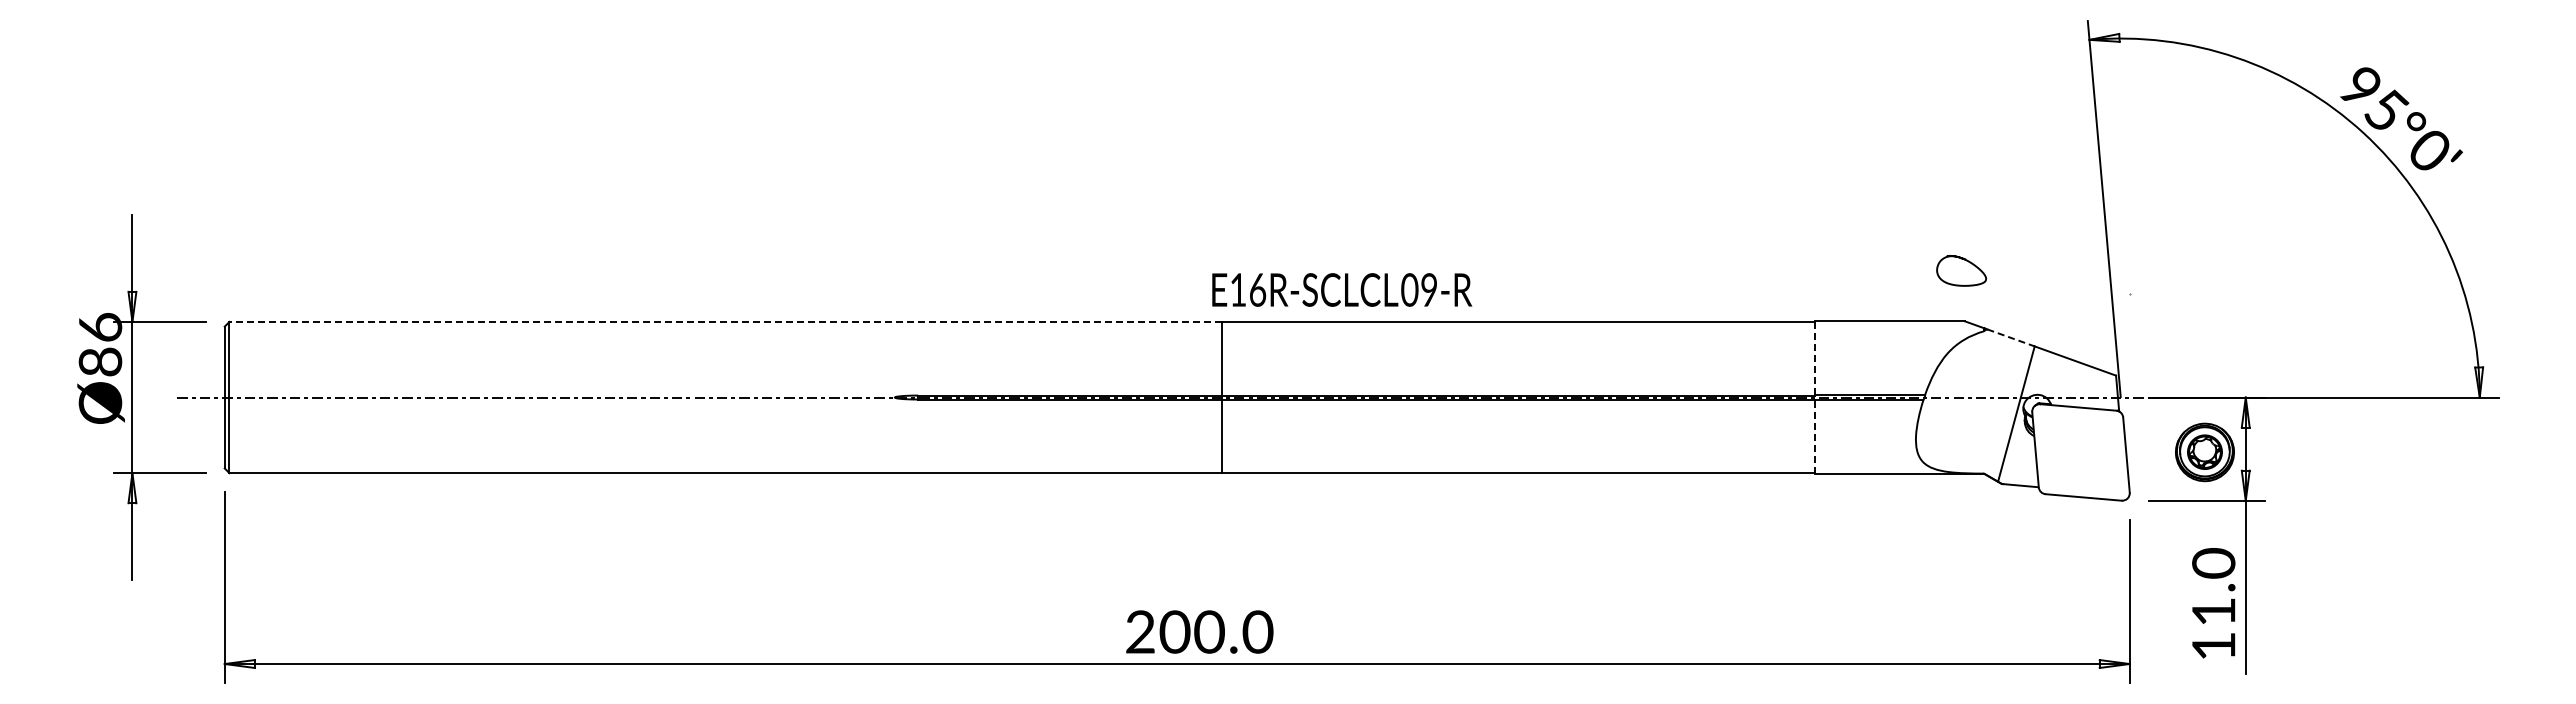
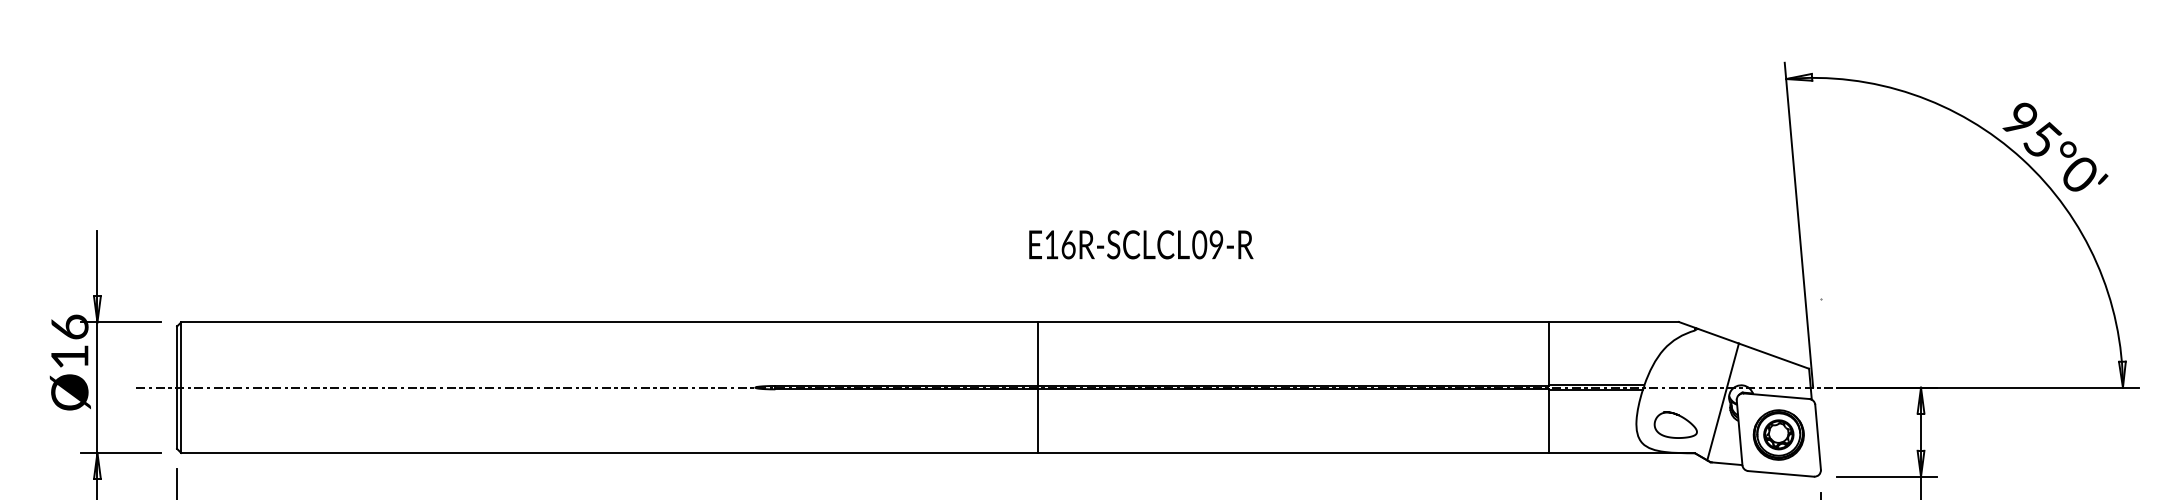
curve: (1966, 261) -> (1680, 416), moved
text: (1342, 289) -> (1141, 244), moved
line: (725, 321) -> (609, 322), dashed -> solid
line: (2011, 338) -> (1718, 336), dashed -> solid
line: (1815, 358) -> (1549, 353), dashed -> solid
text: (100, 361) -> (69, 356), Ø86 -> Ø16
line: (1815, 437) -> (1549, 422), dashed -> solid
part: (2204, 452) -> (1778, 435), moved

